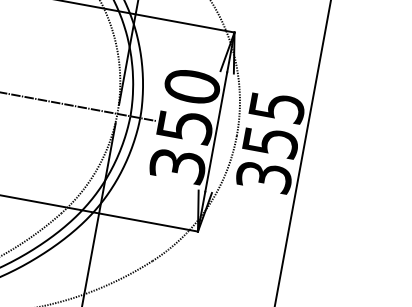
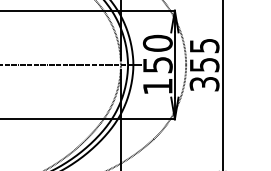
text: (177, 165) -> (157, 86), 350 -> 150

